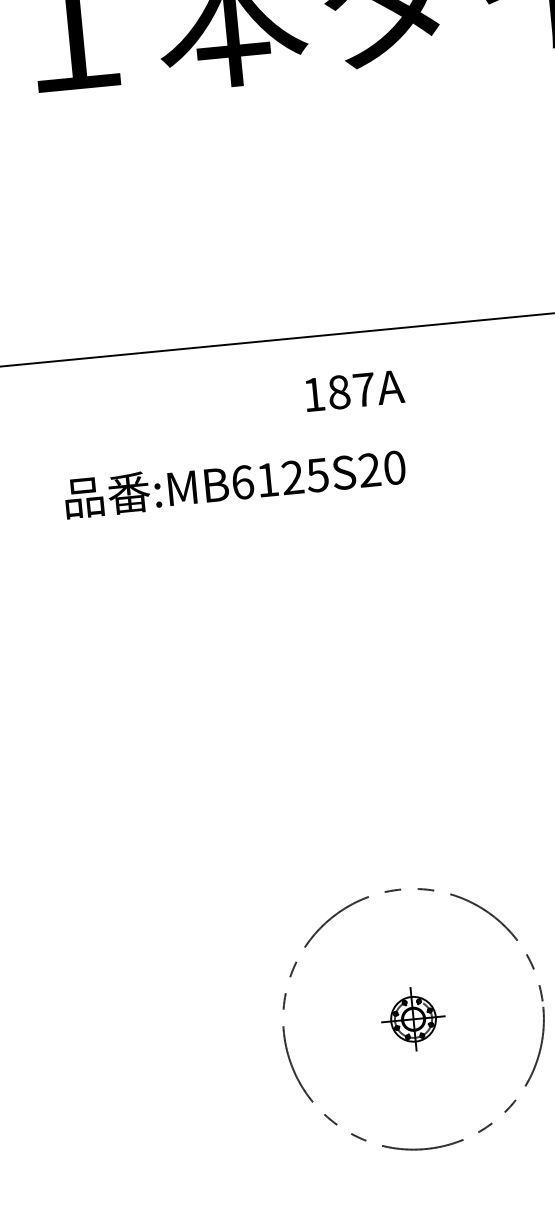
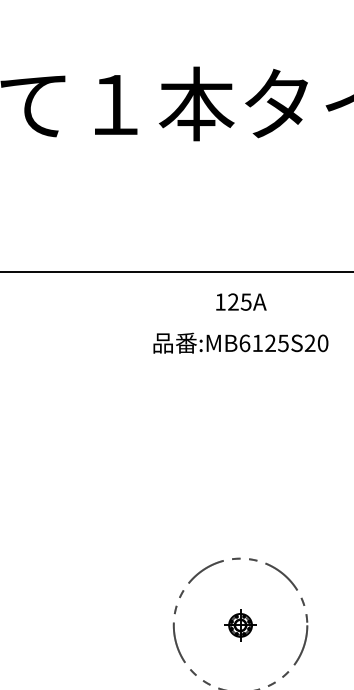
text: (350, 389) -> (239, 301), 187A -> 125A
text: (234, 481) -> (240, 342), moved

